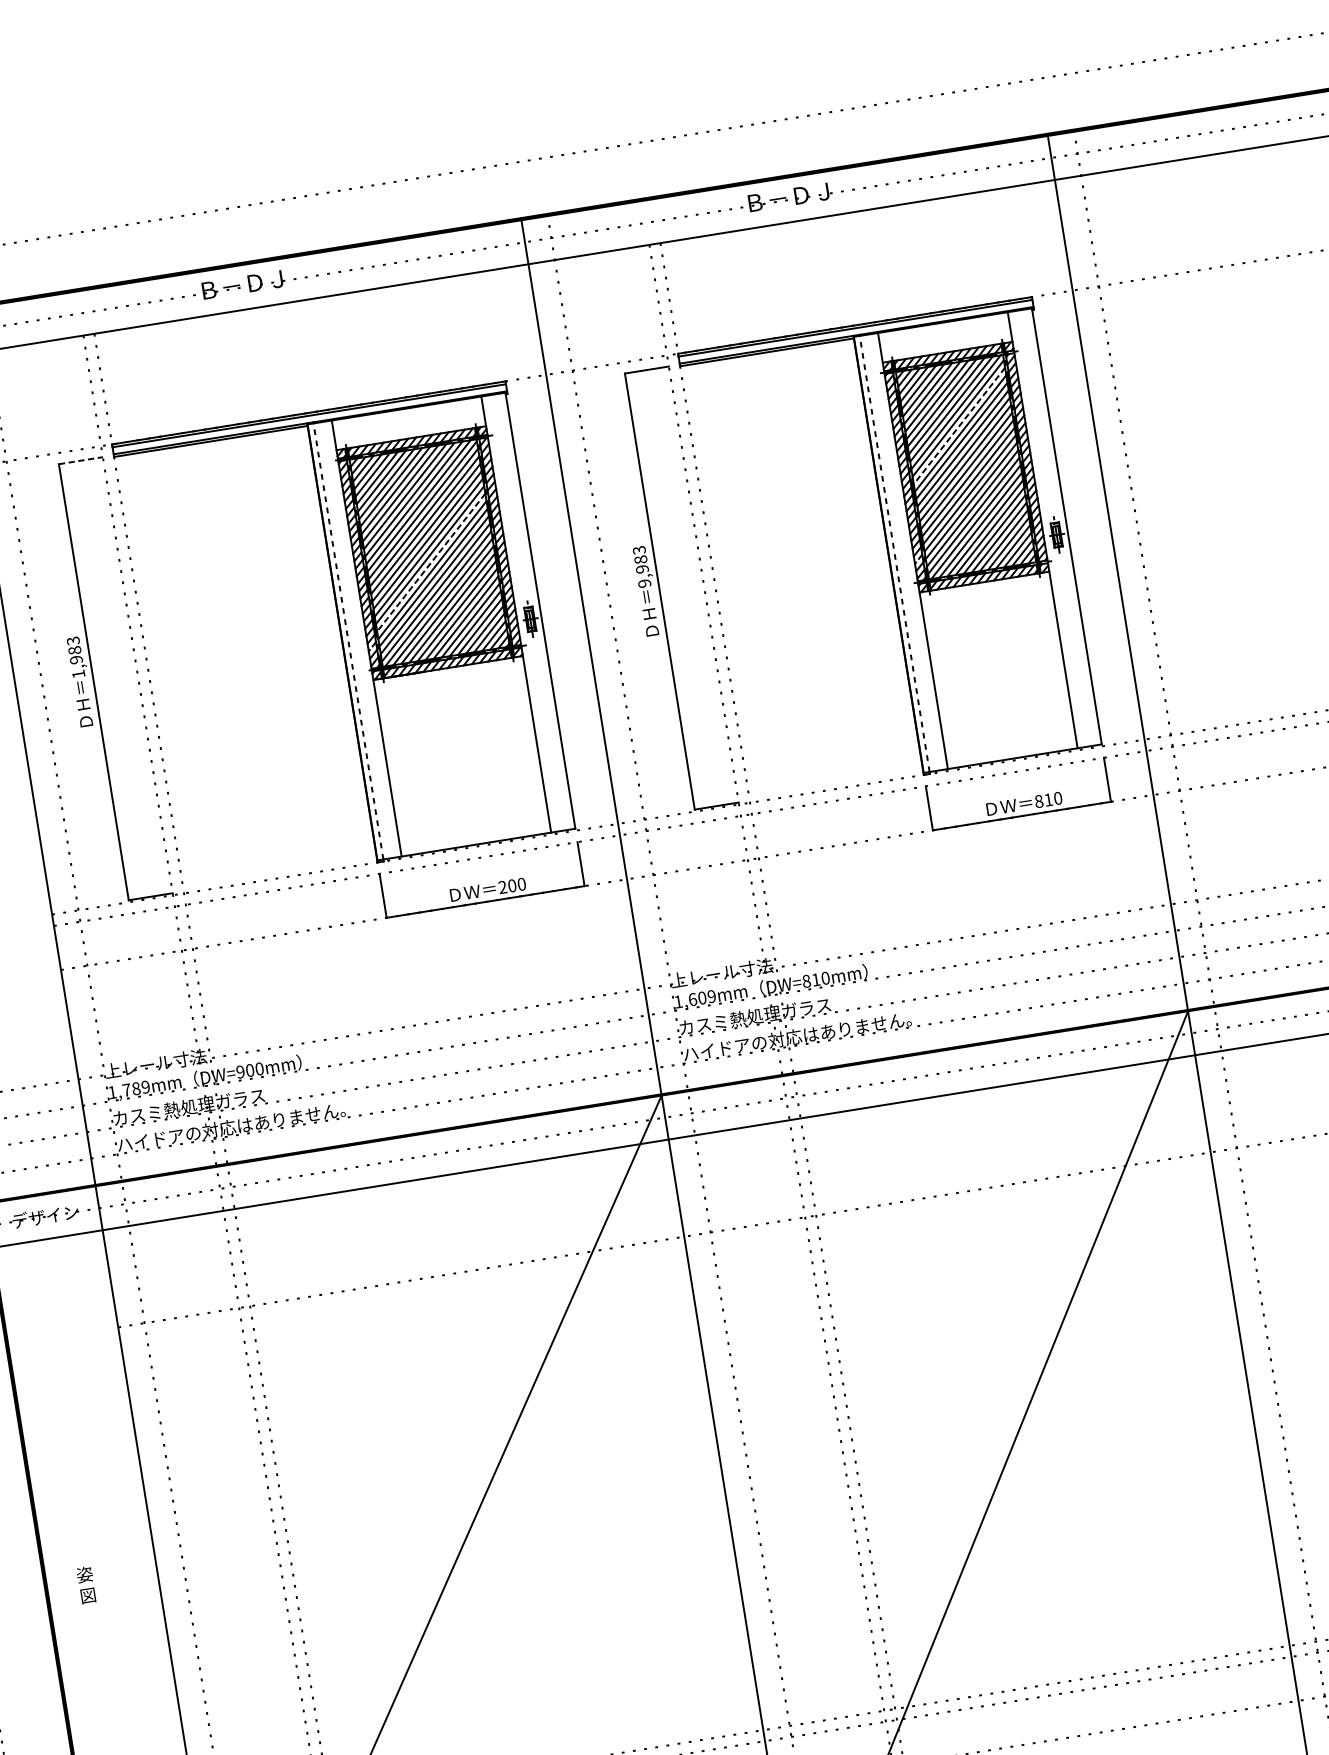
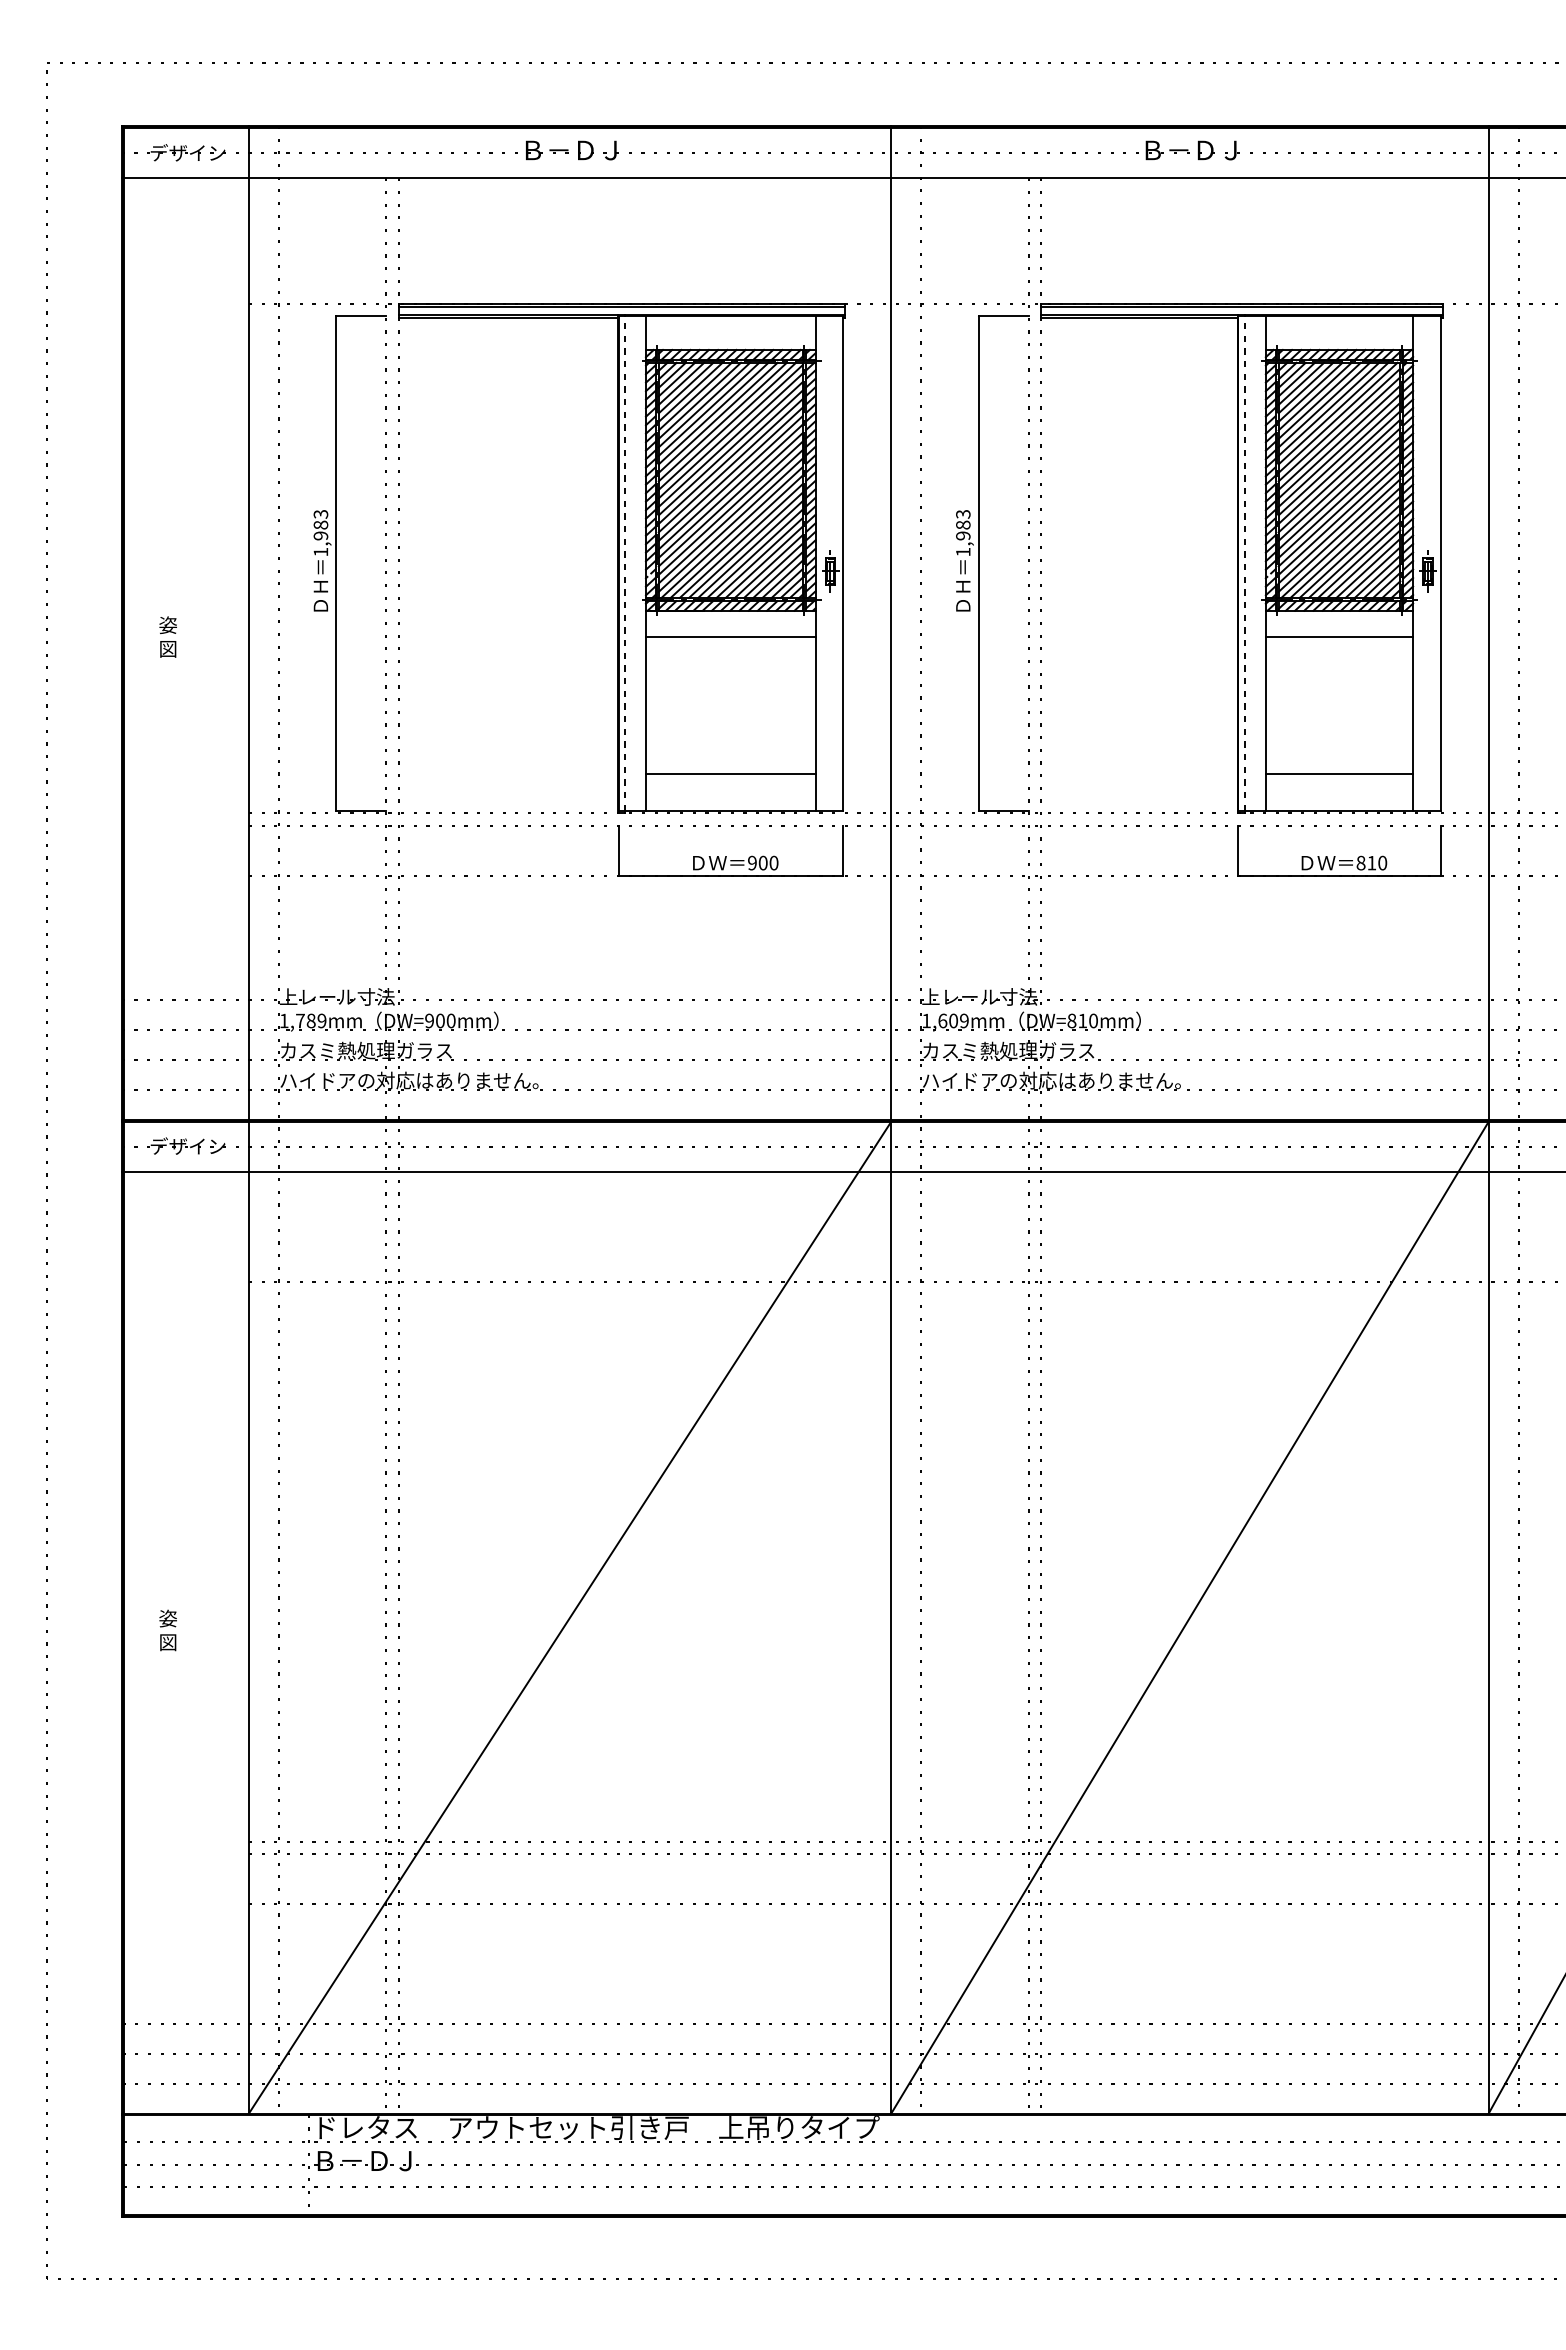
line: (959, 425) -> (1339, 433), dashed -> solid
line: (81, 460) -> (361, 316), dashed -> solid
line: (431, 562) -> (730, 491), dashed -> solid
text: (644, 582) -> (963, 551), 9,983 -> 1,983
line: (988, 604) -> (1339, 636), added
line: (451, 690) -> (730, 636), added
line: (1007, 725) -> (1339, 773), added
line: (470, 811) -> (730, 773), added
text: (502, 887) -> (752, 863), 200 -> 900
text: (85, 1585) -> (167, 1630), moved

